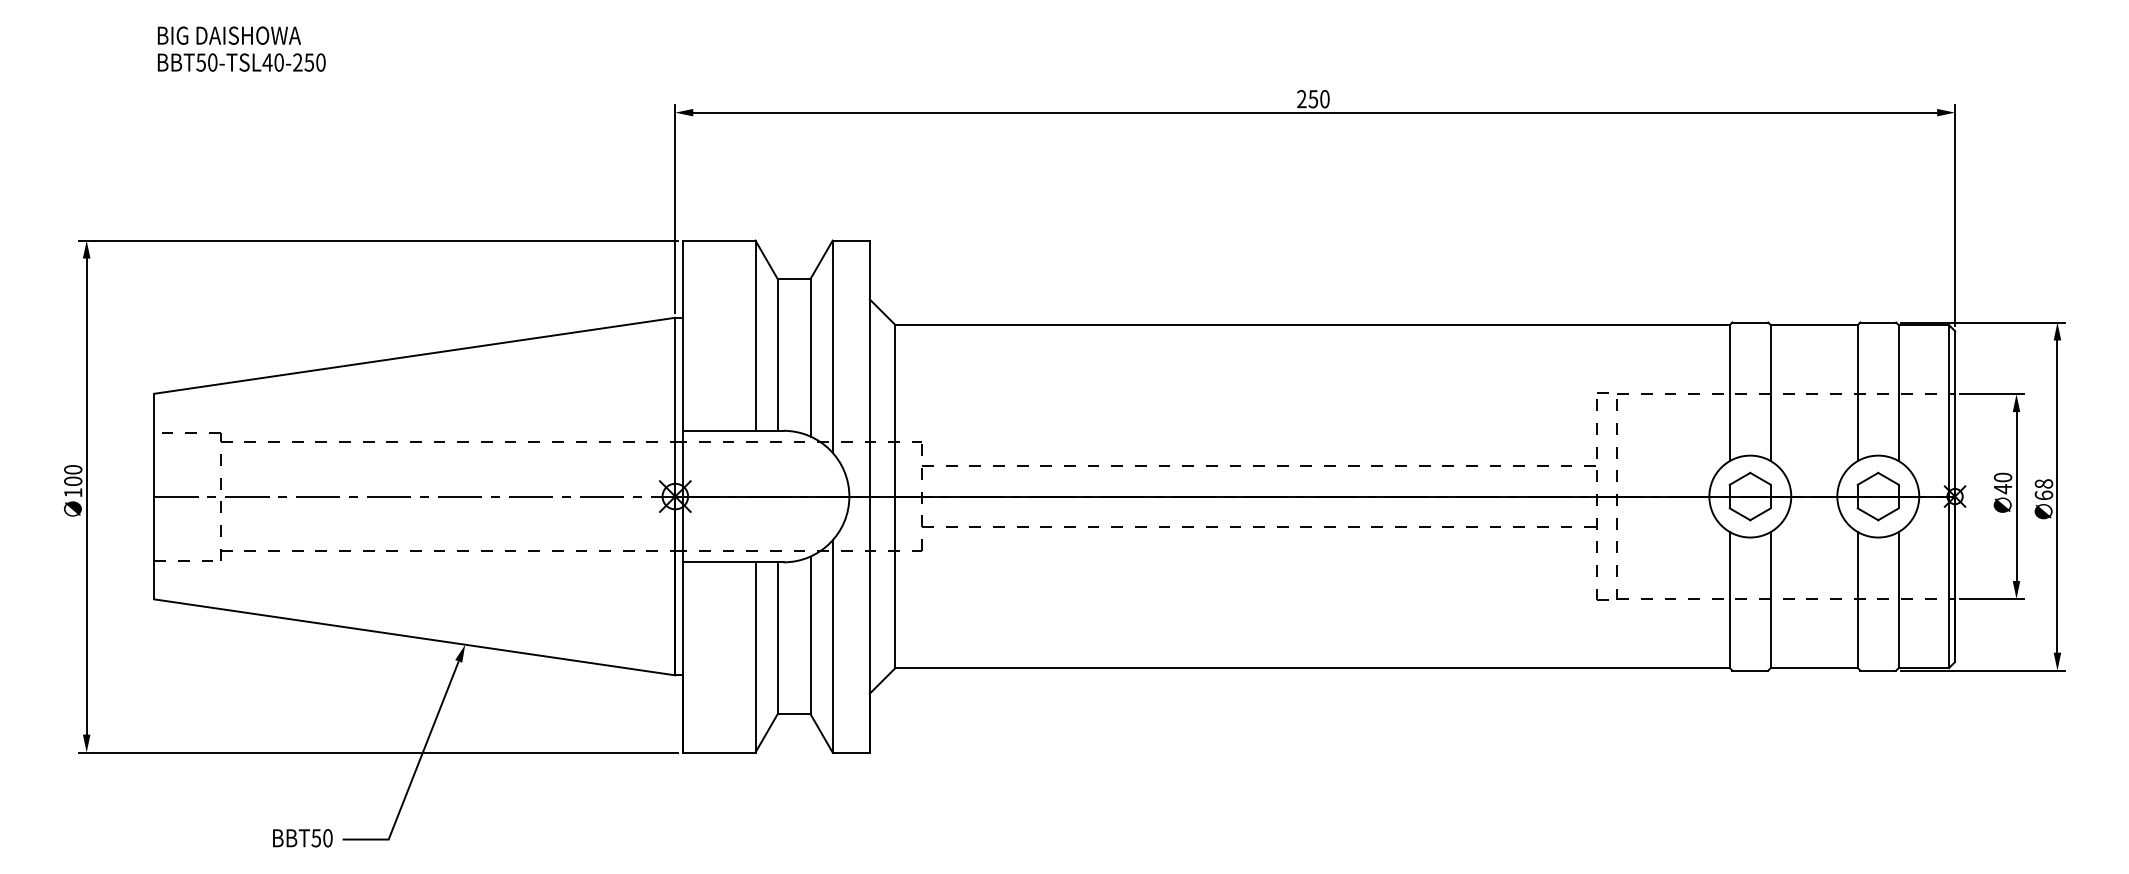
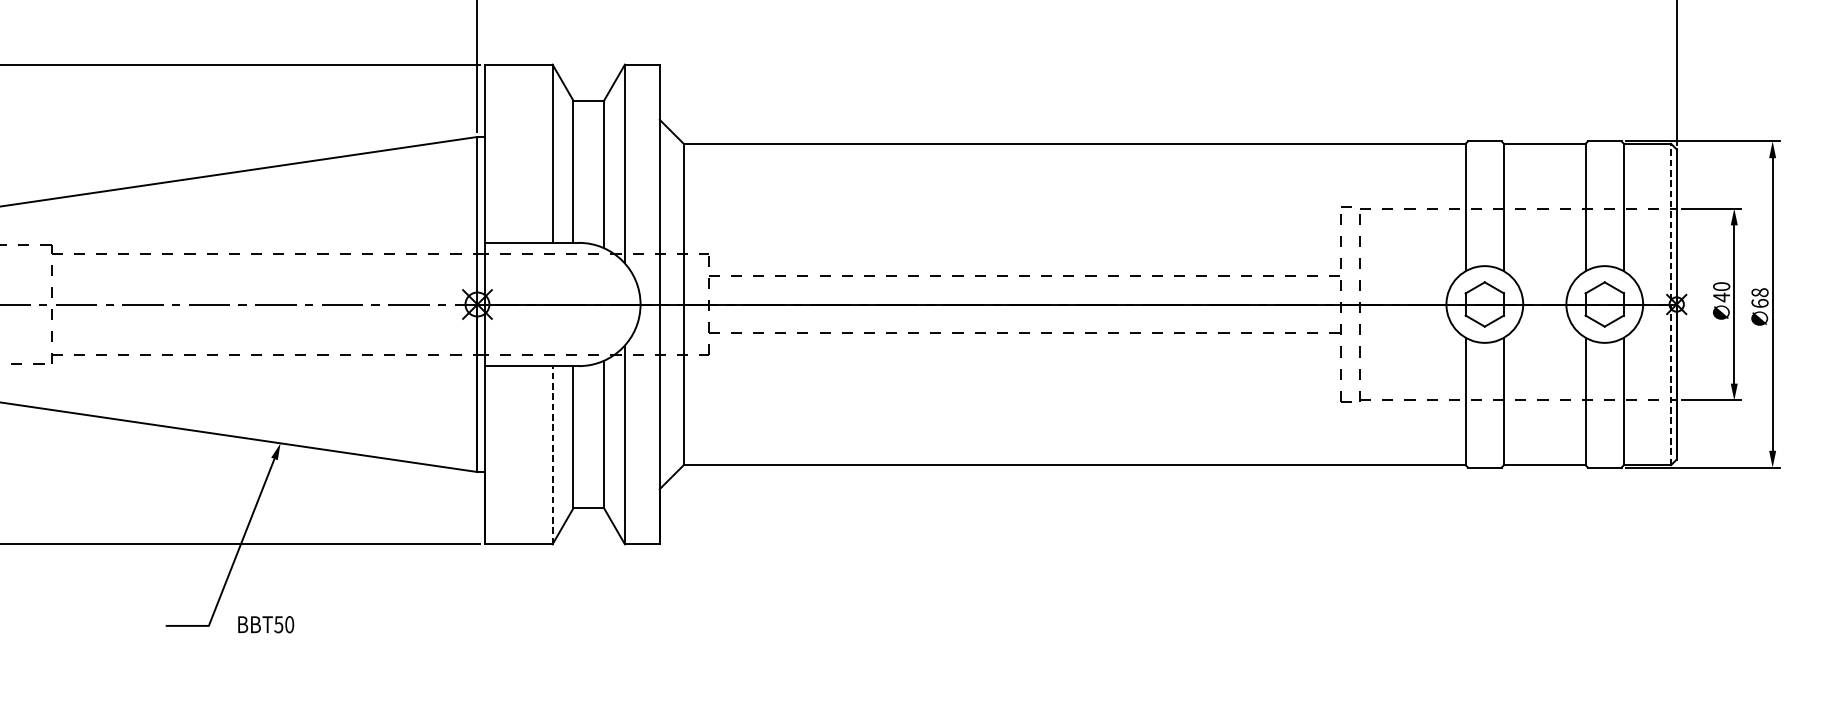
line: (1949, 496) -> (1671, 304), solid -> dashed
line: (755, 656) -> (552, 454), solid -> dashed
text: (302, 838) -> (265, 624), moved

